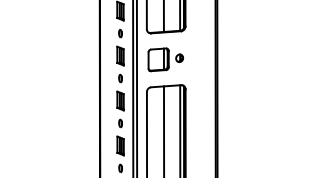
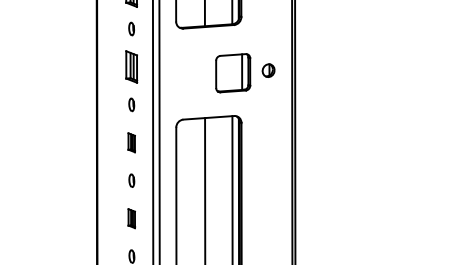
part: (165, 59) -> (244, 72), moved
part: (120, 100) -> (131, 141), size x0.6
part: (120, 145) -> (131, 217), size x0.6

